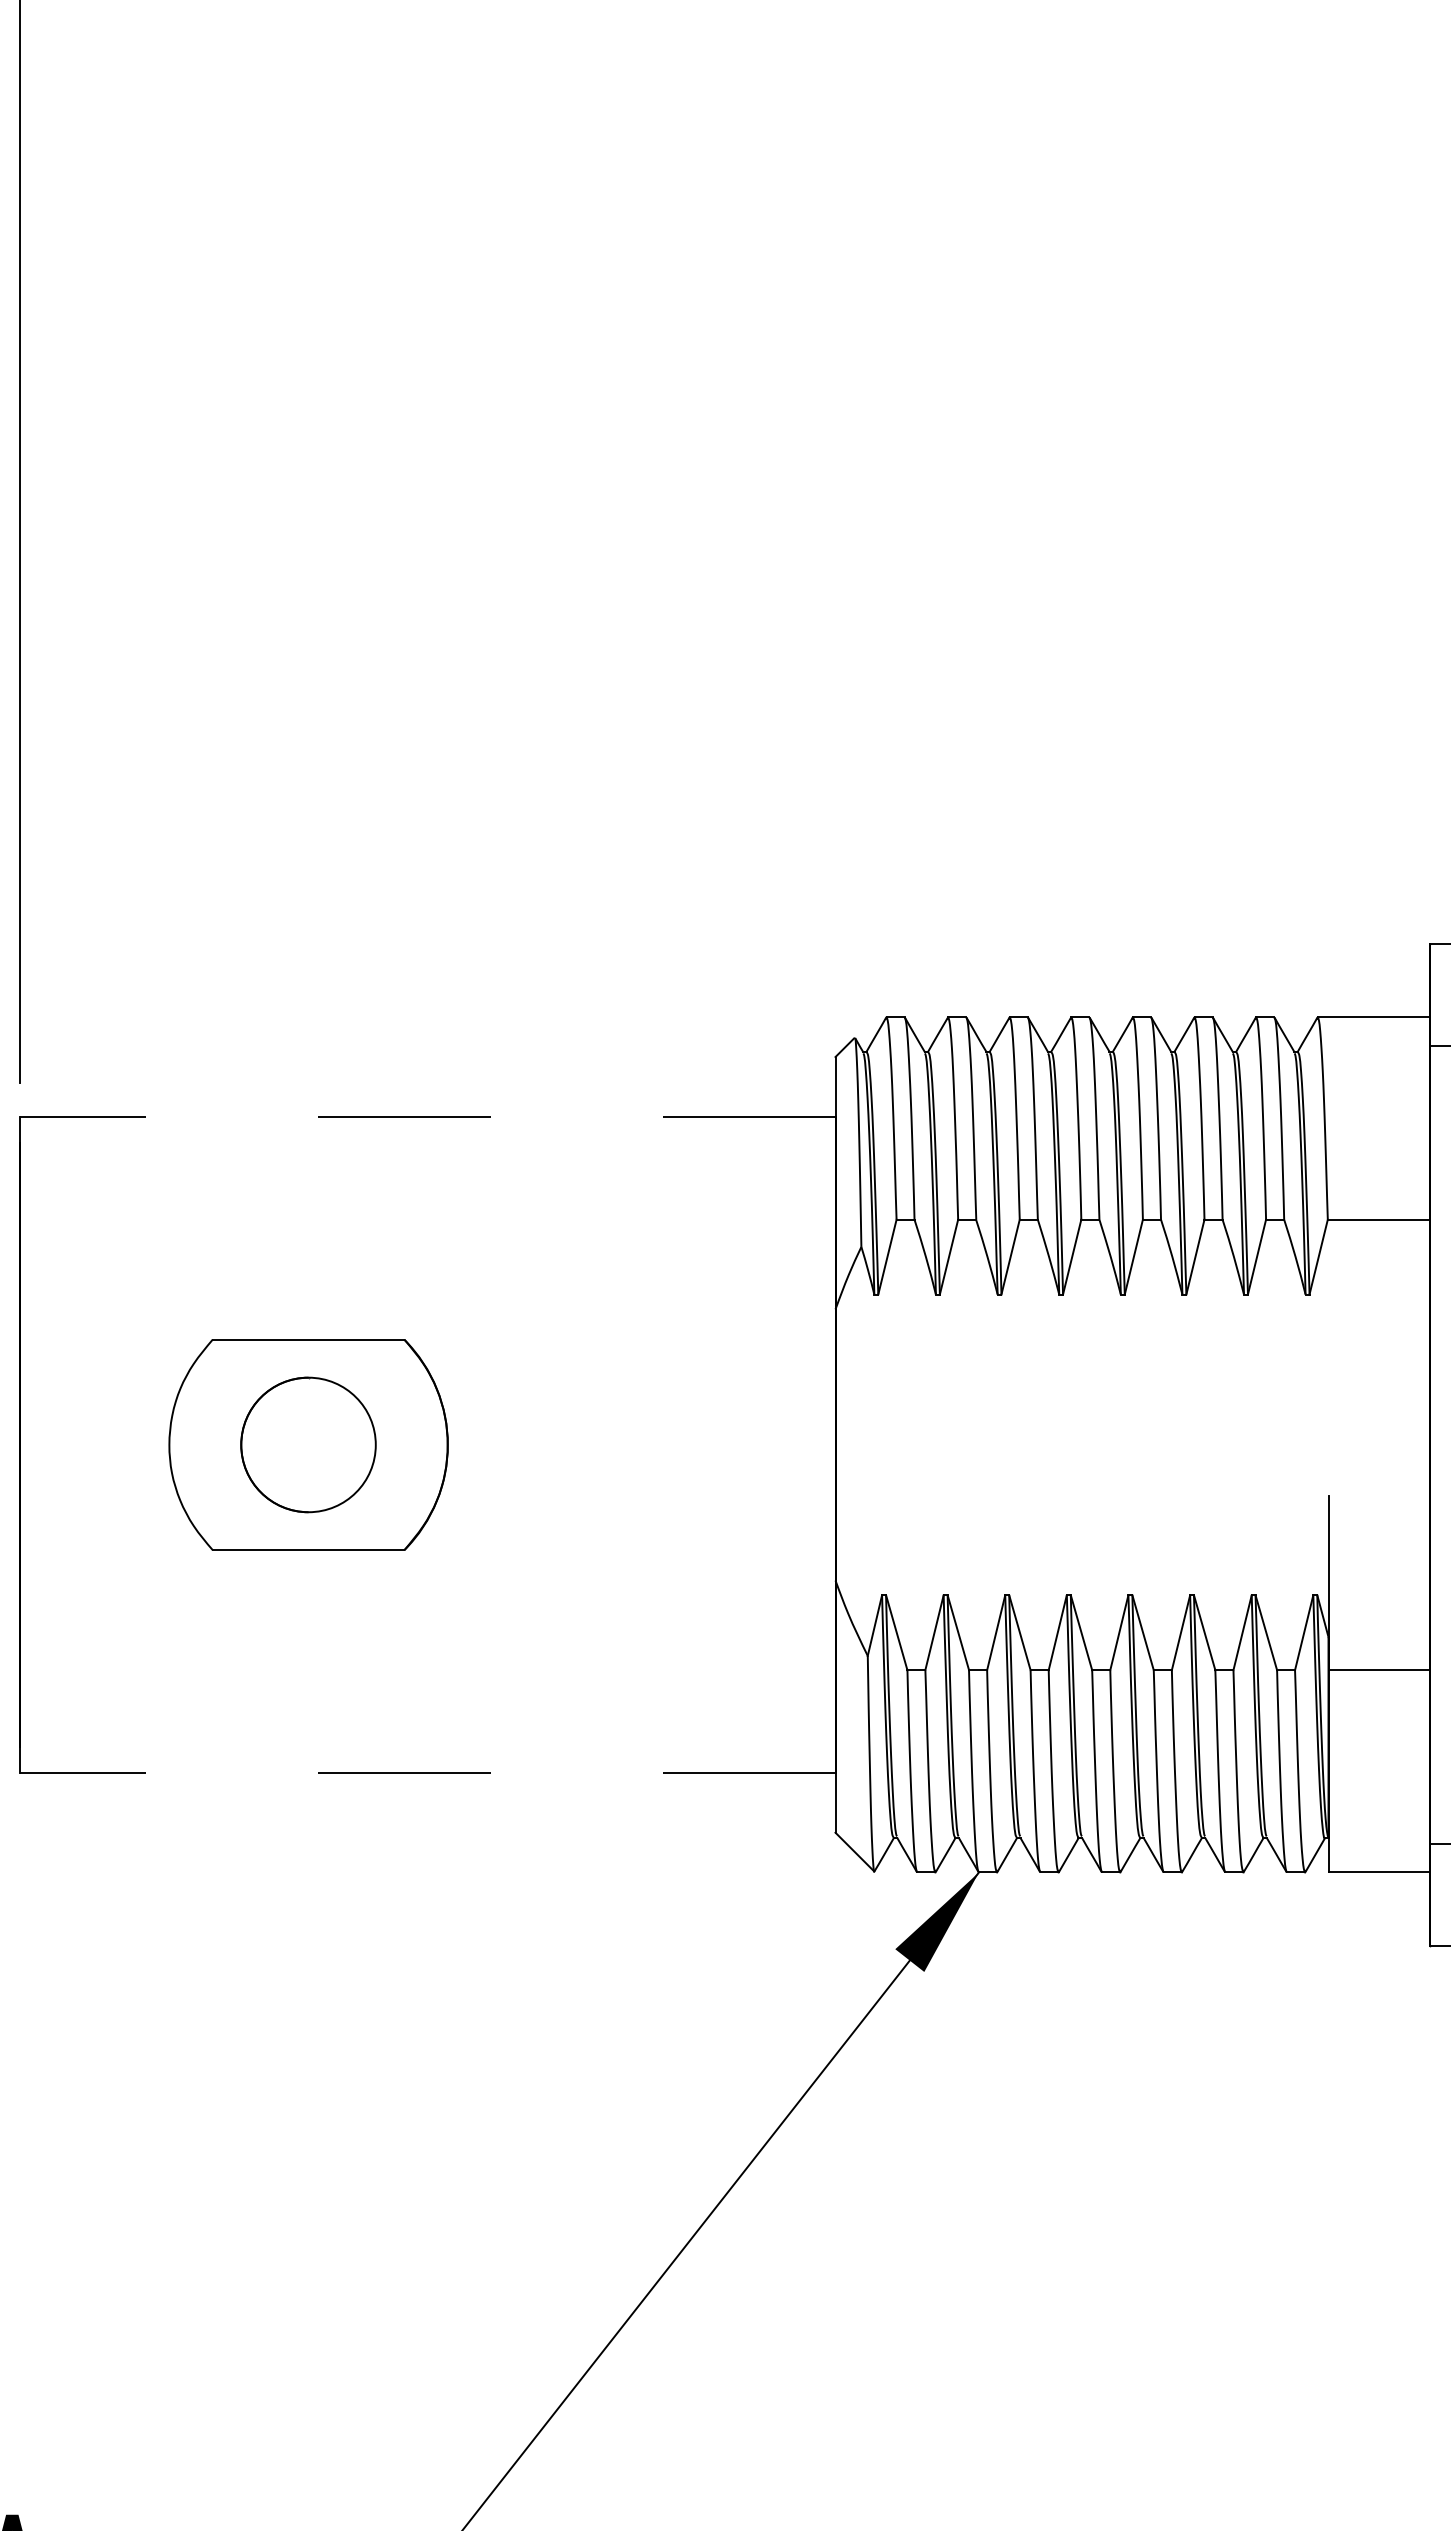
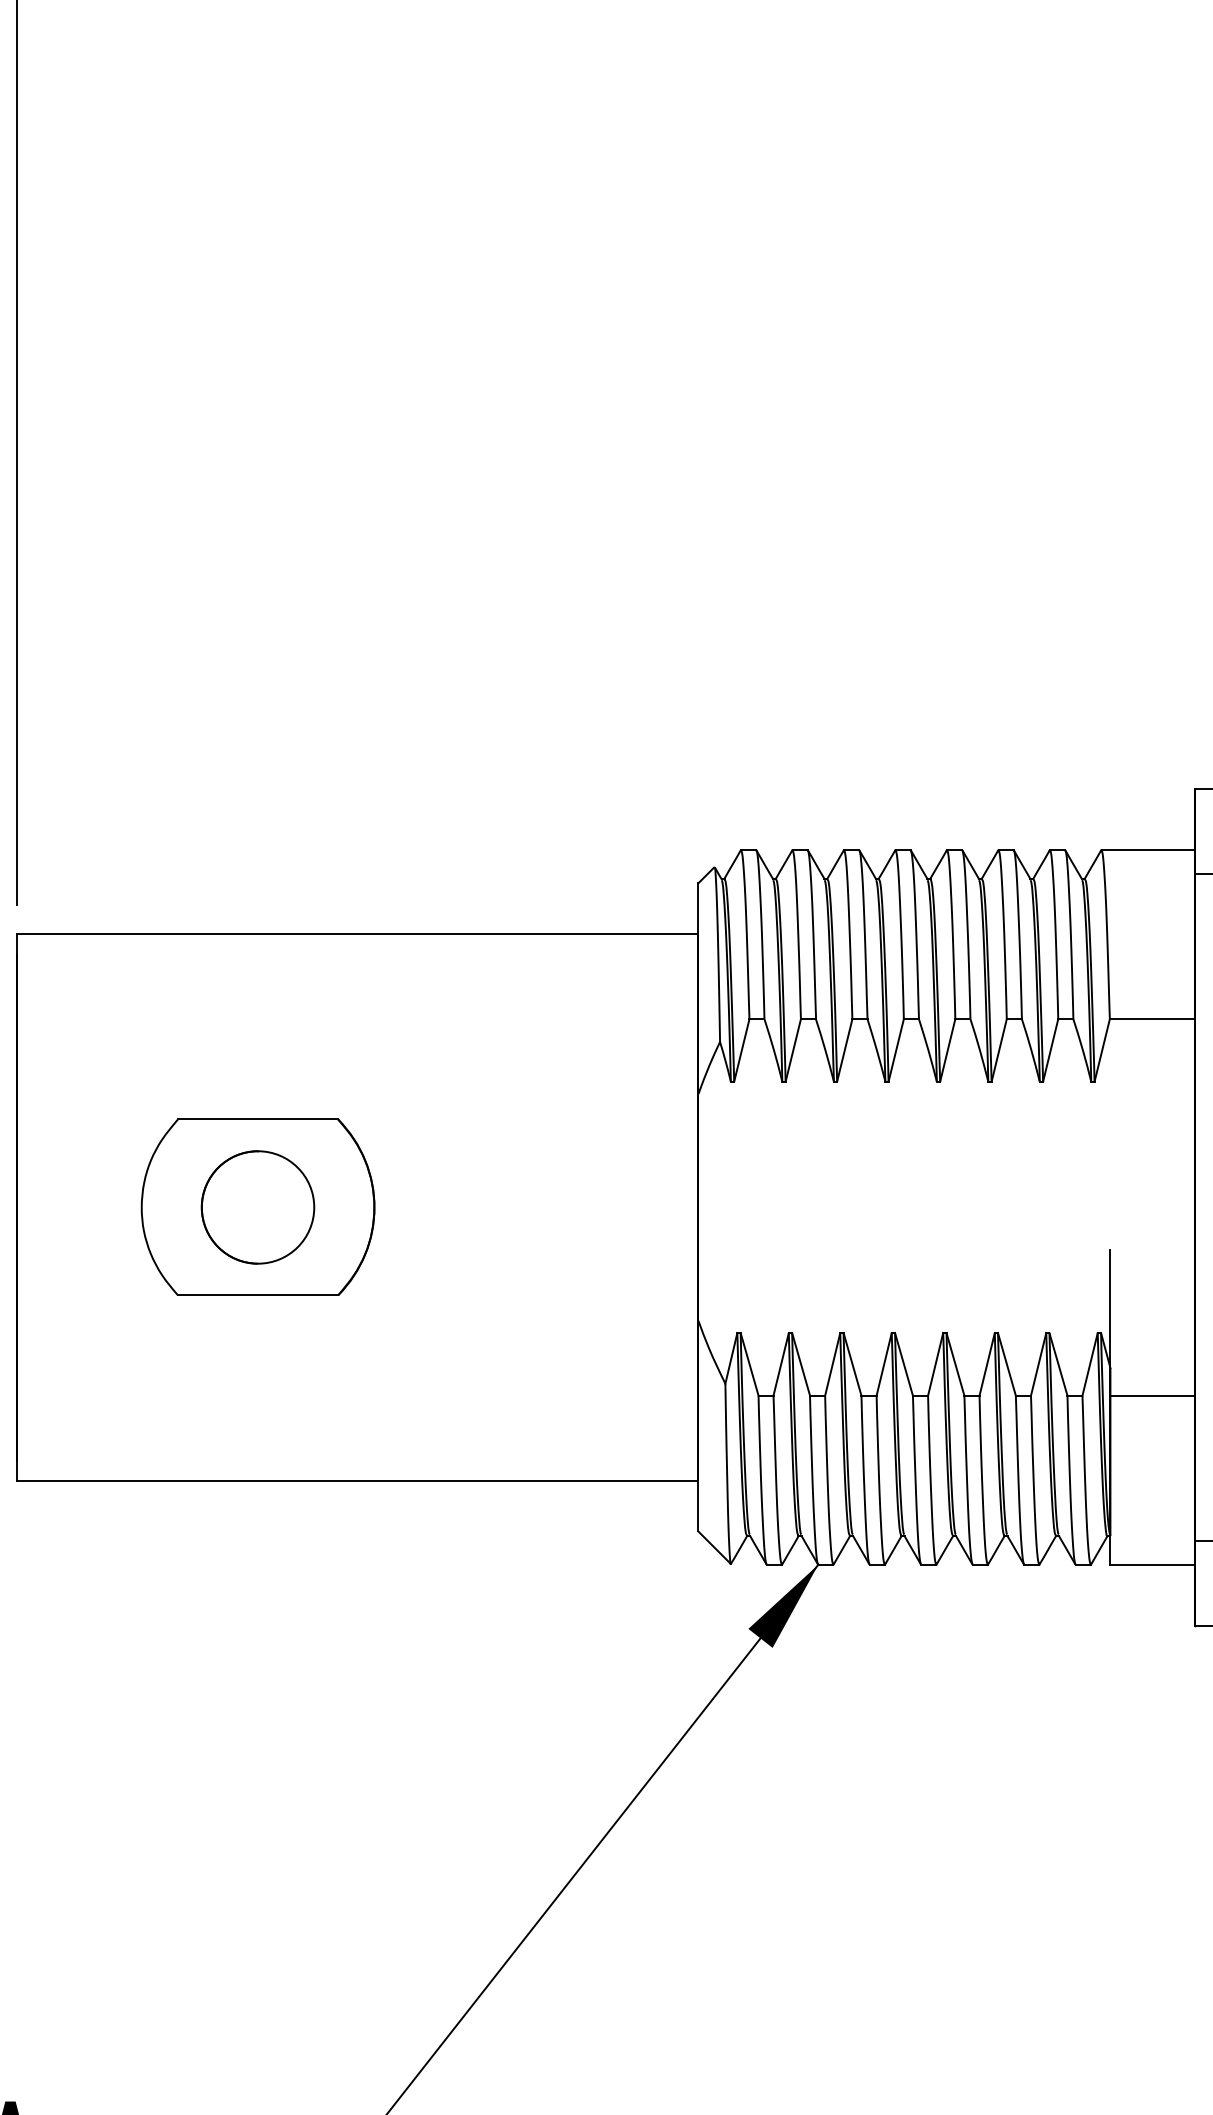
line: (427, 1117) -> (357, 933), dashed -> solid
line: (427, 1772) -> (357, 1481), dashed -> solid

